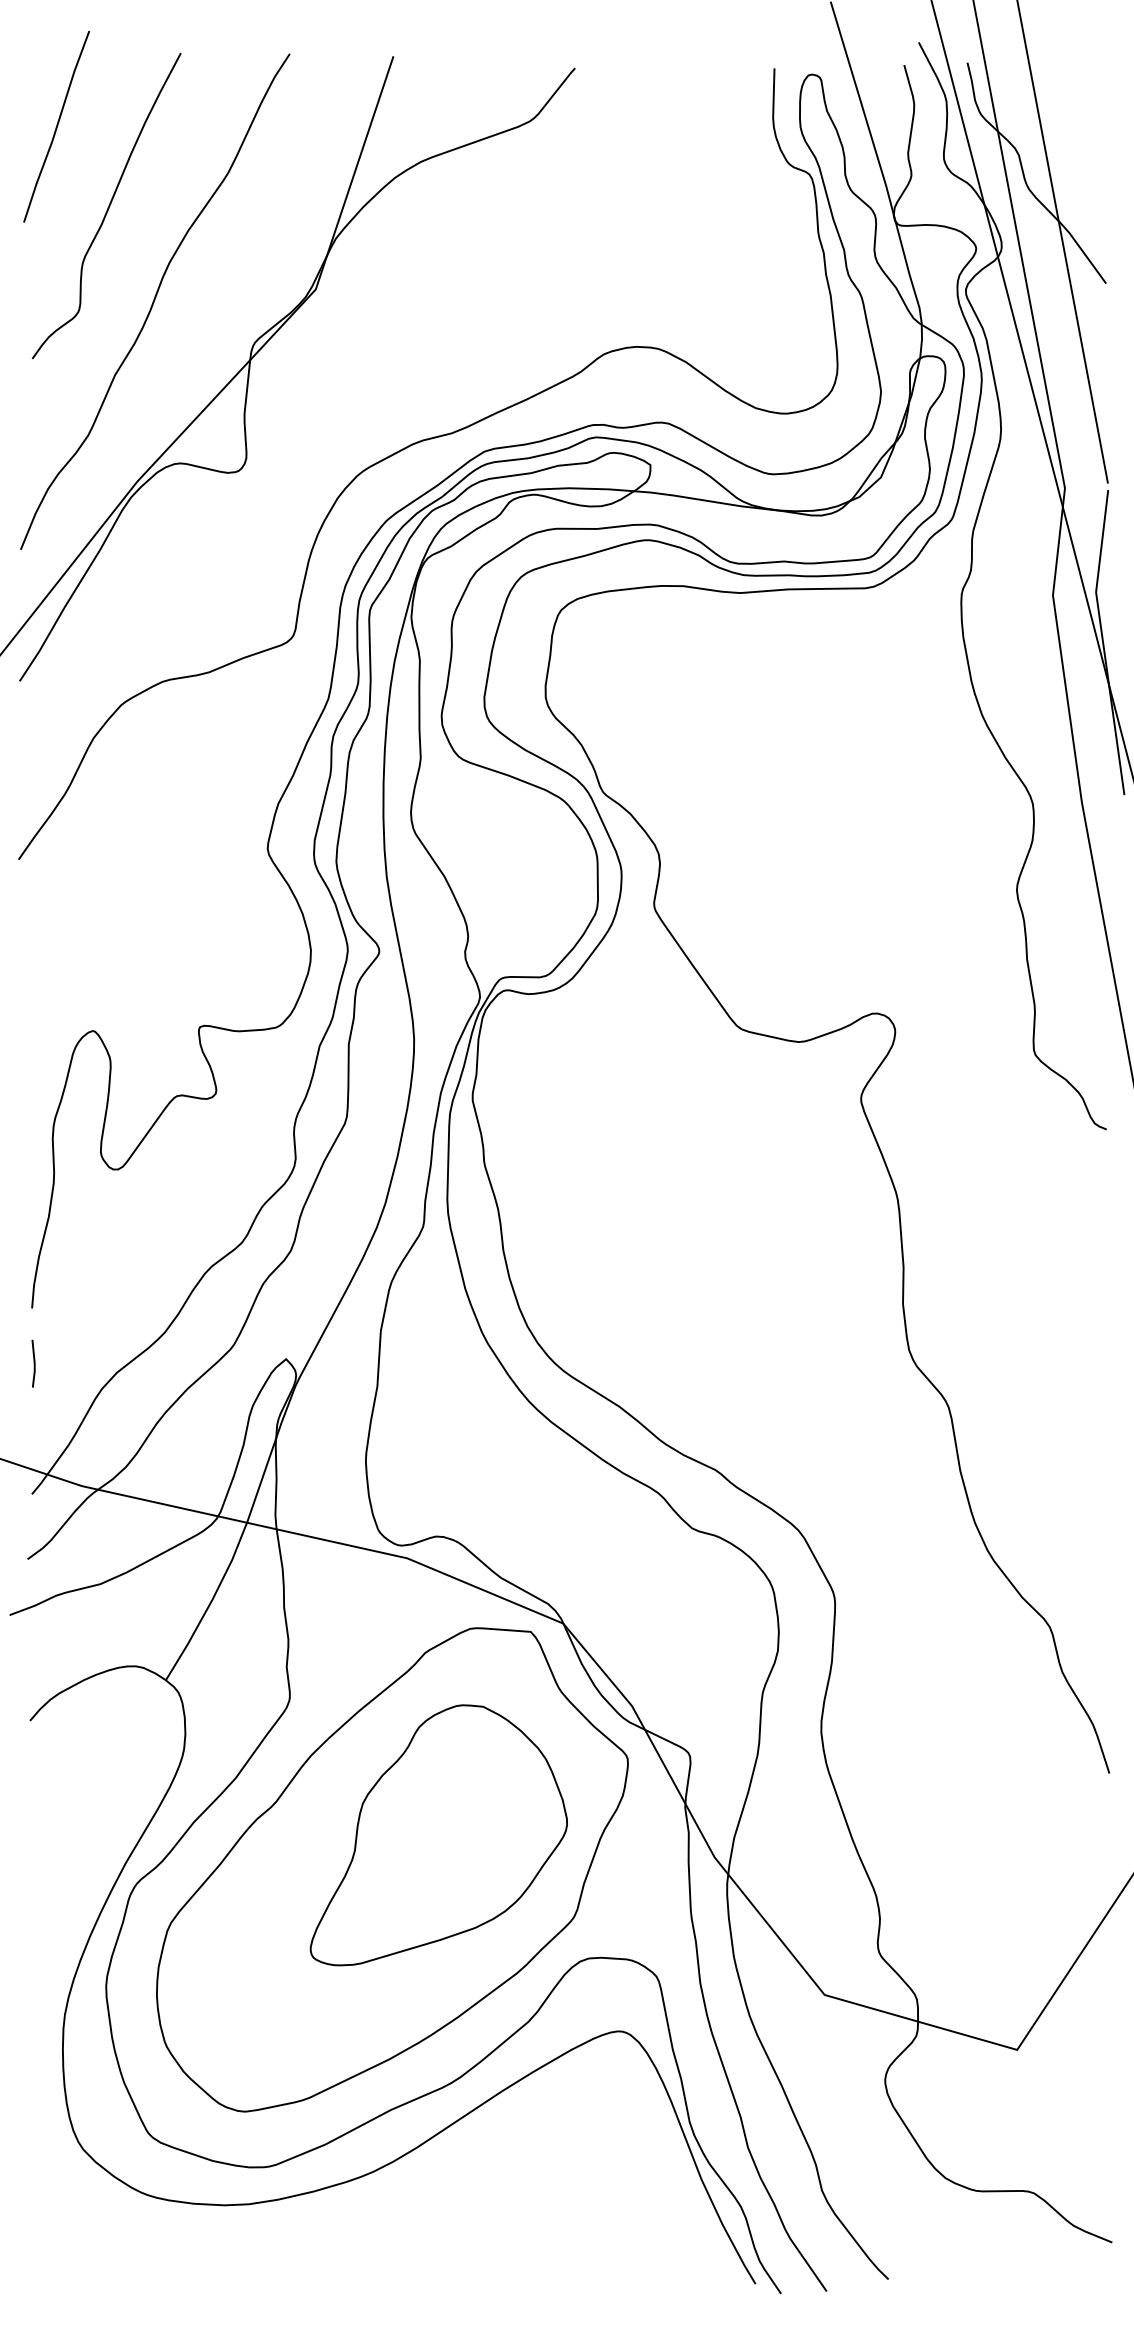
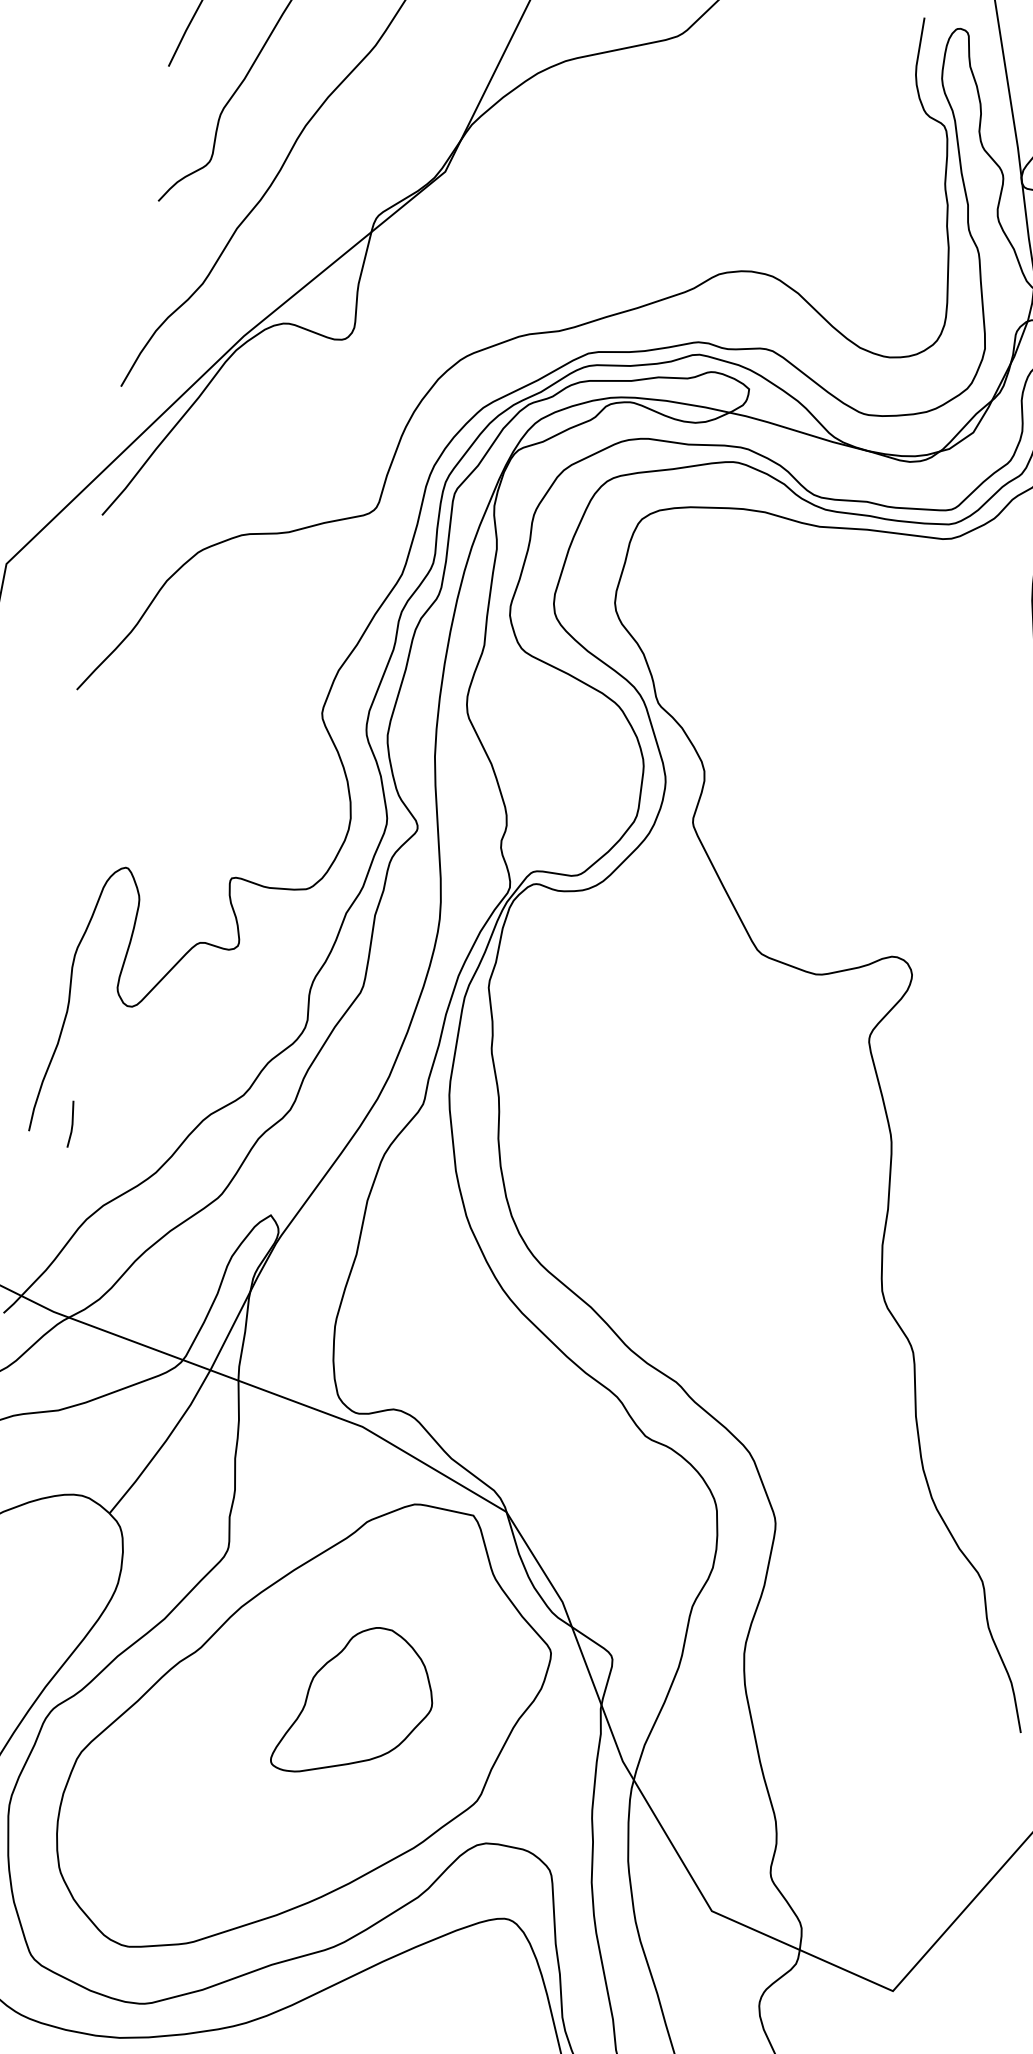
line: (33, 1363) -> (71, 1124), moved
part: (438, 1835) -> (355, 1702), size x0.6

